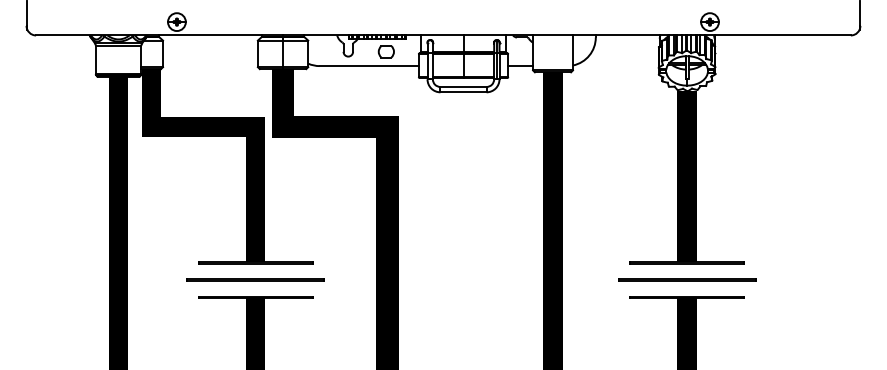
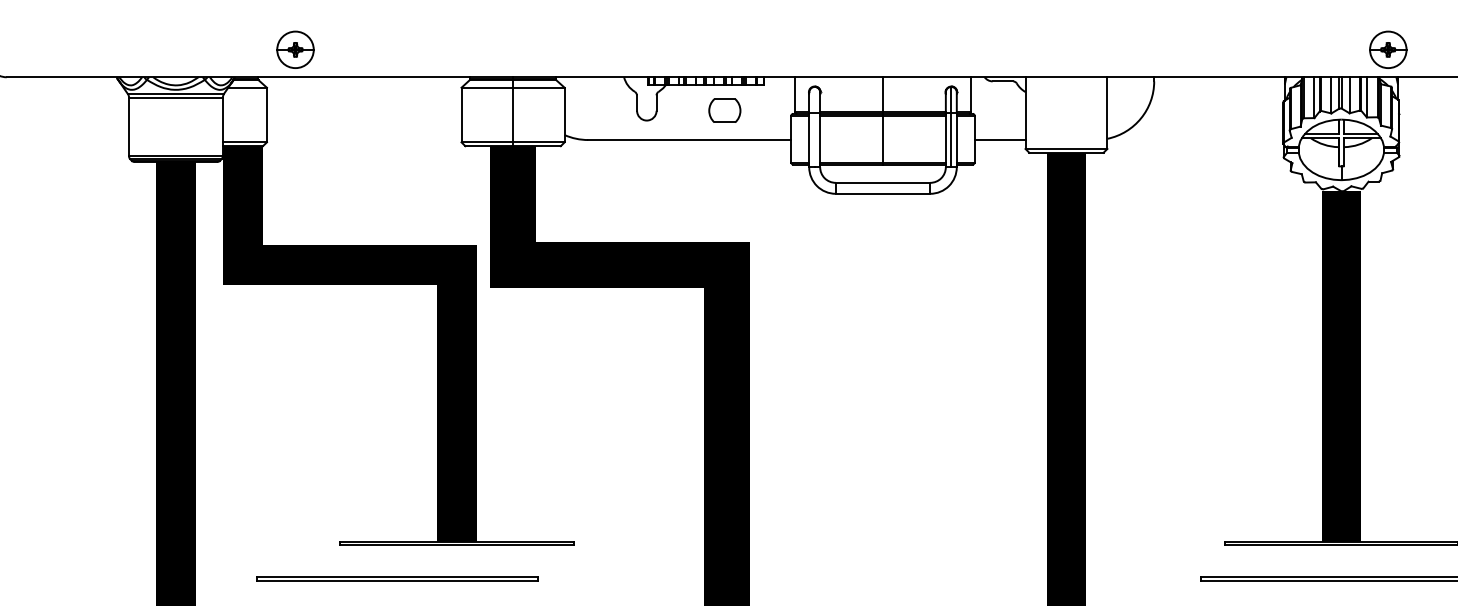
line: (255, 279) -> (397, 577), moved

